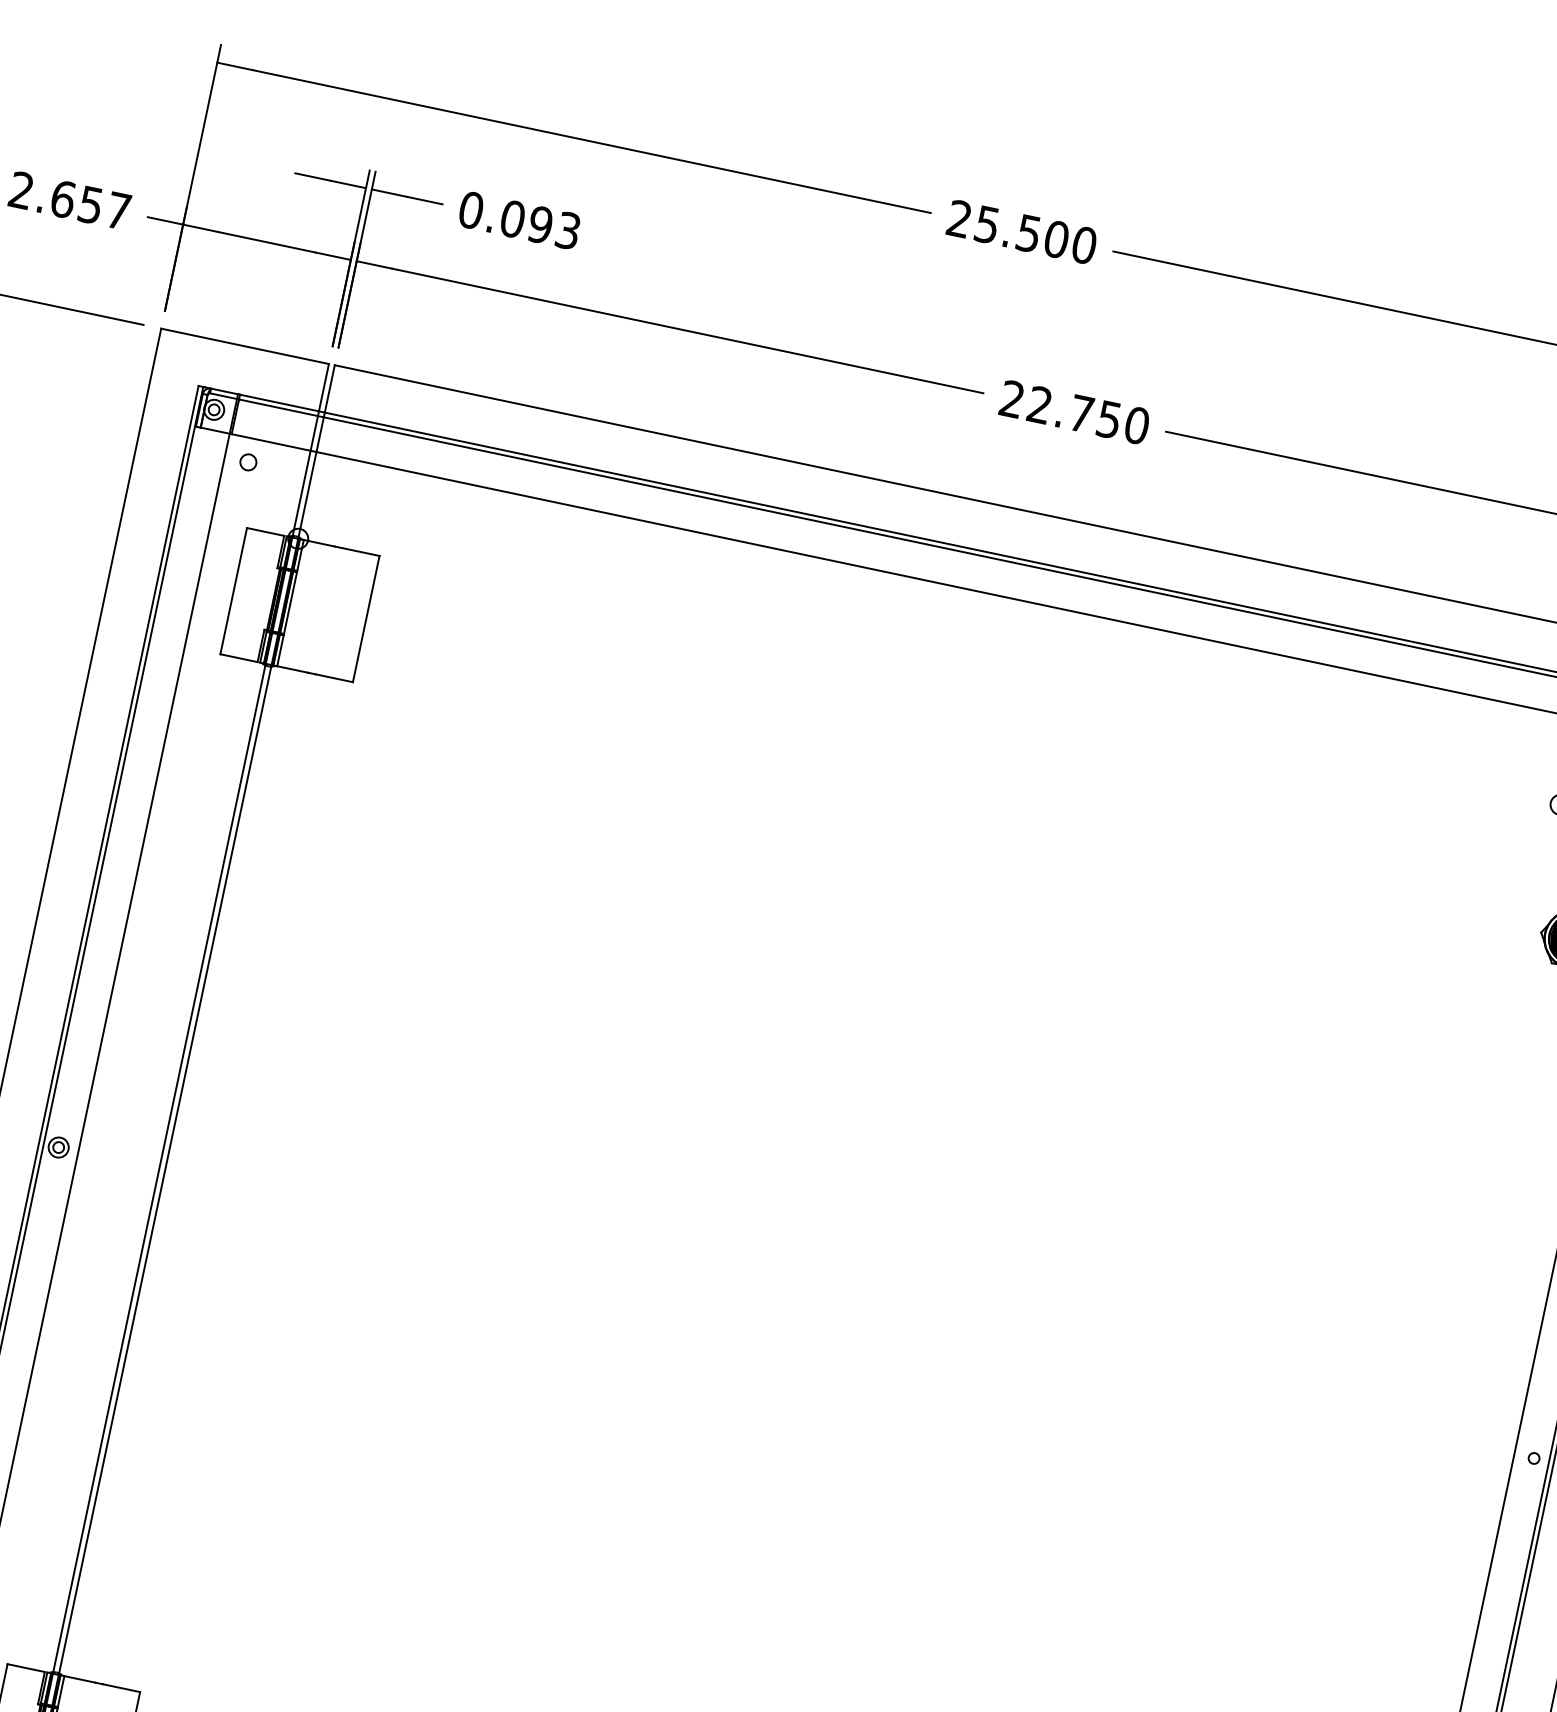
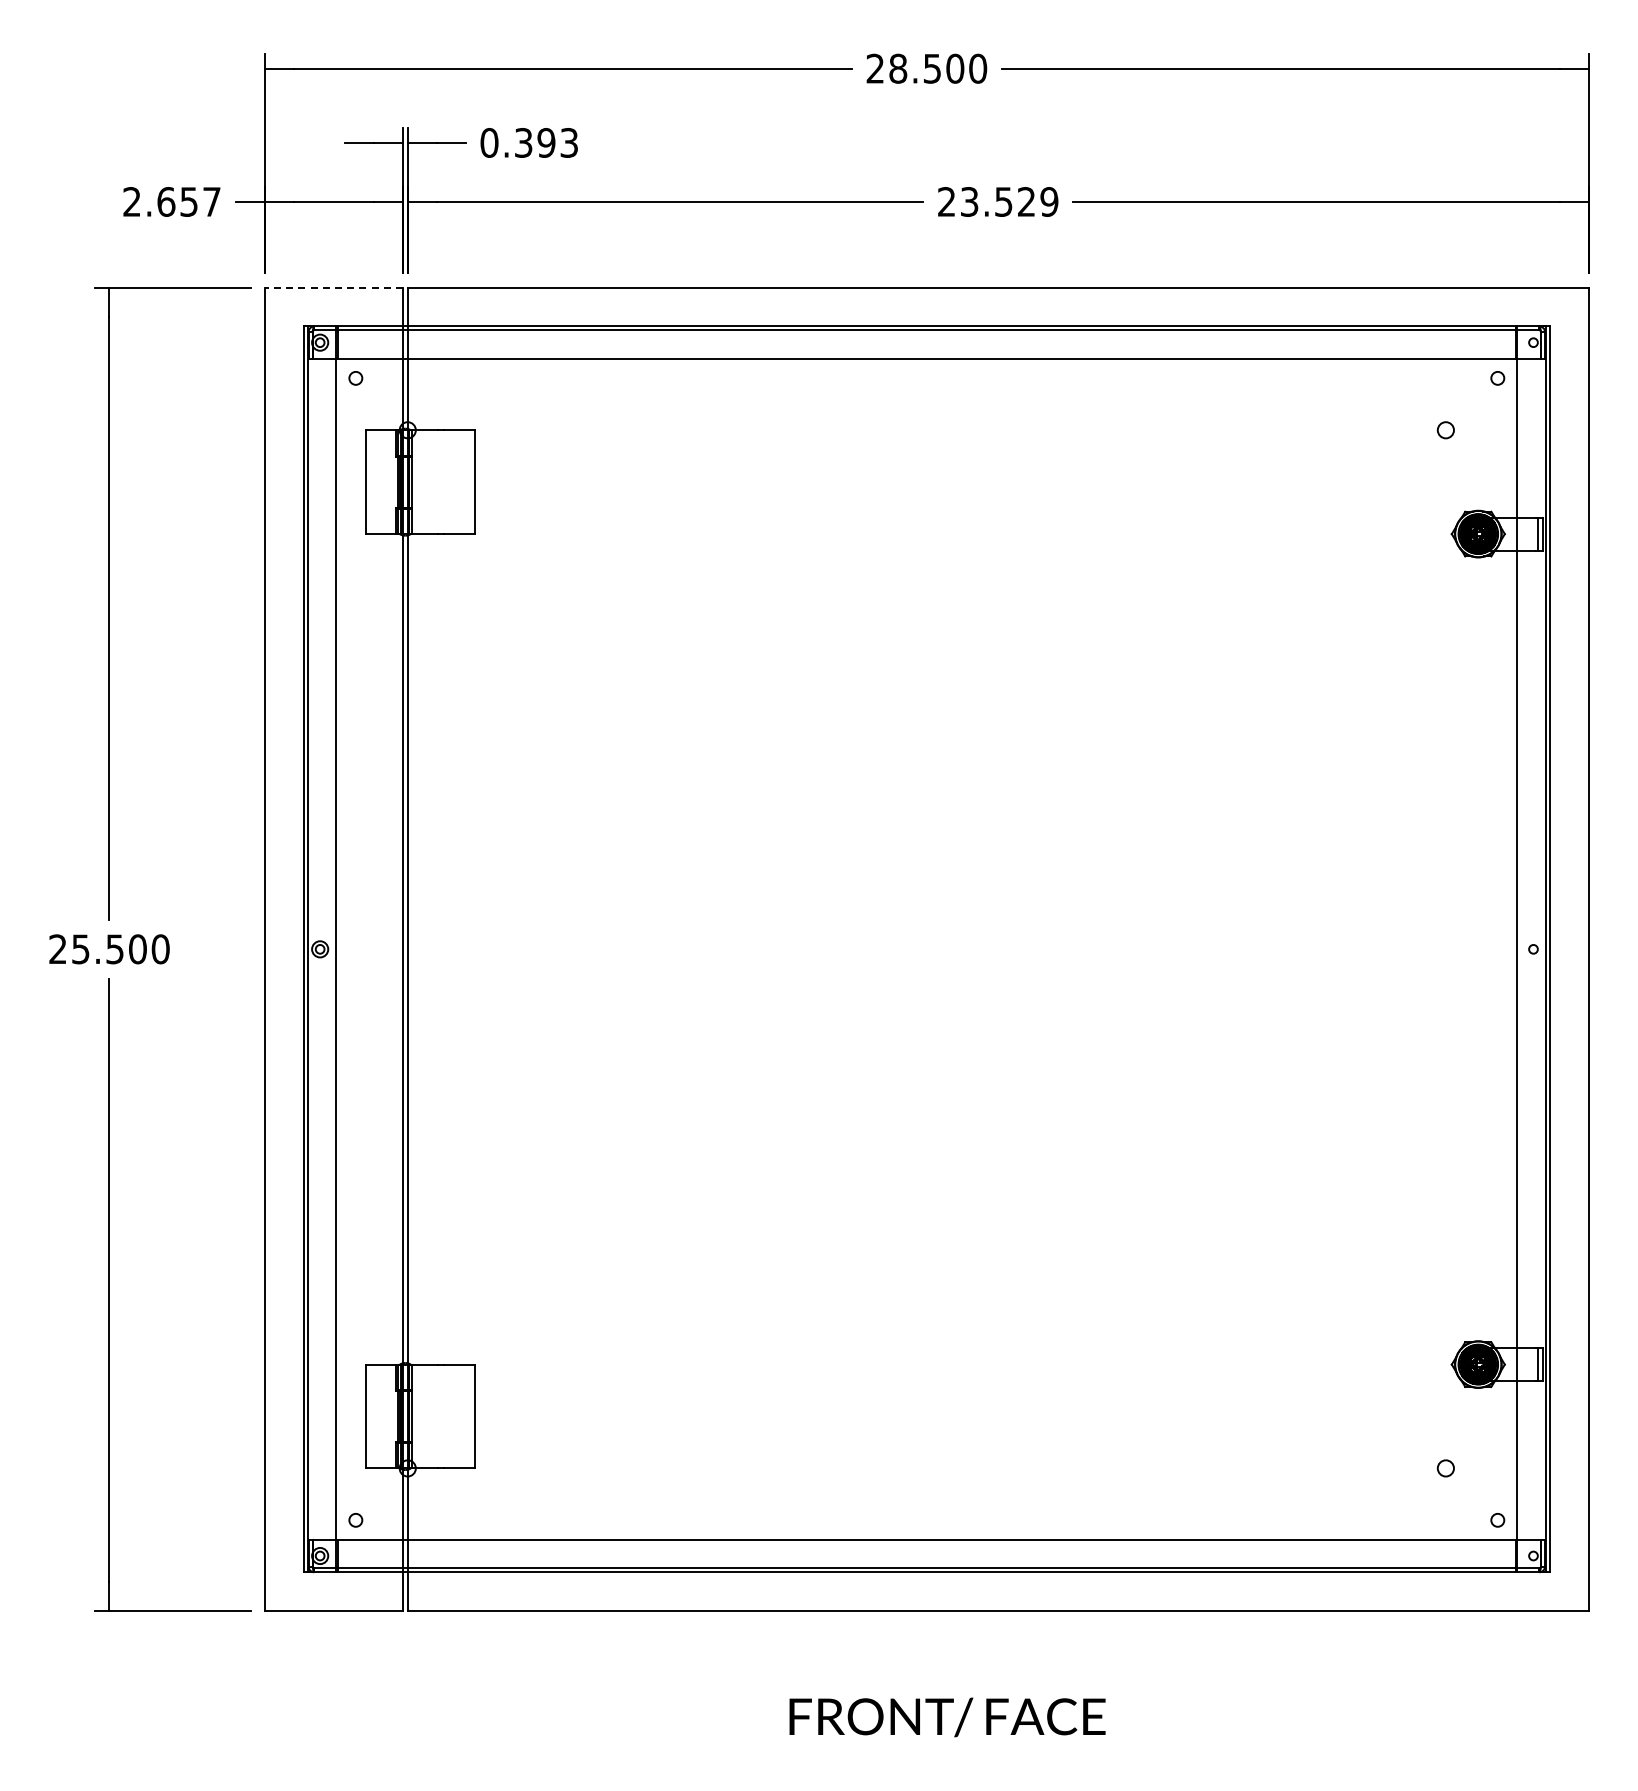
text: (512, 218) -> (523, 142), 0.093 -> 0.393
text: (987, 224) -> (898, 68), 25.500 -> 28.500
line: (244, 346) -> (333, 287), solid -> dashed
text: (1088, 414) -> (1009, 201), 22.750 -> 23.529

